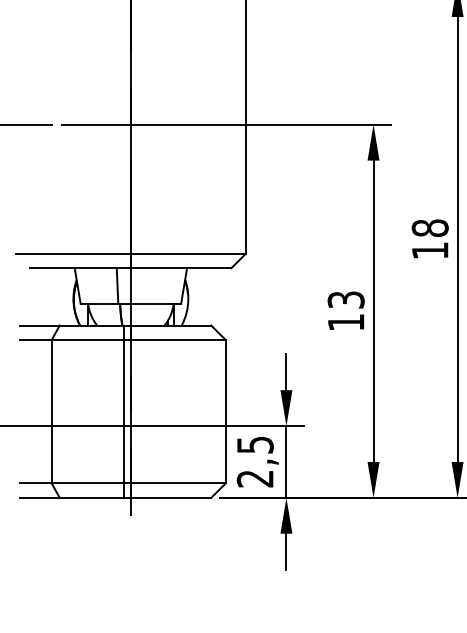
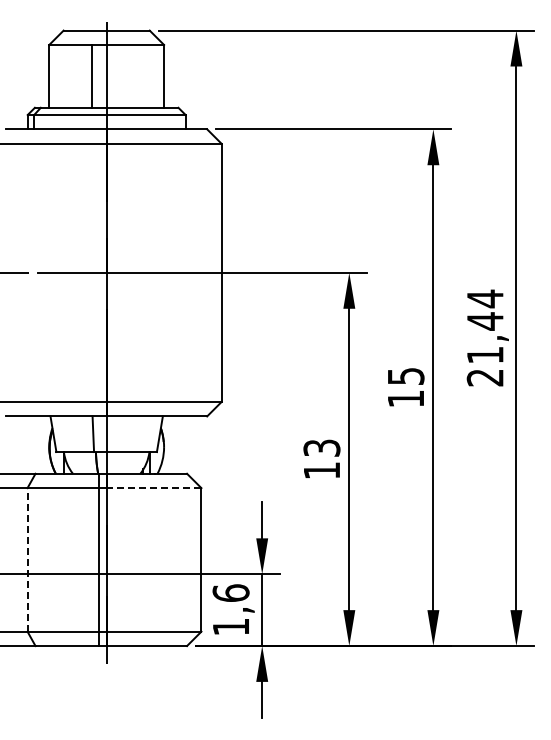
text: (429, 228) -> (405, 376), 18 -> 15
line: (177, 340) -> (153, 488), solid -> dashed
line: (51, 411) -> (27, 559), solid -> dashed
text: (254, 461) -> (230, 609), 2,5 -> 1,6

